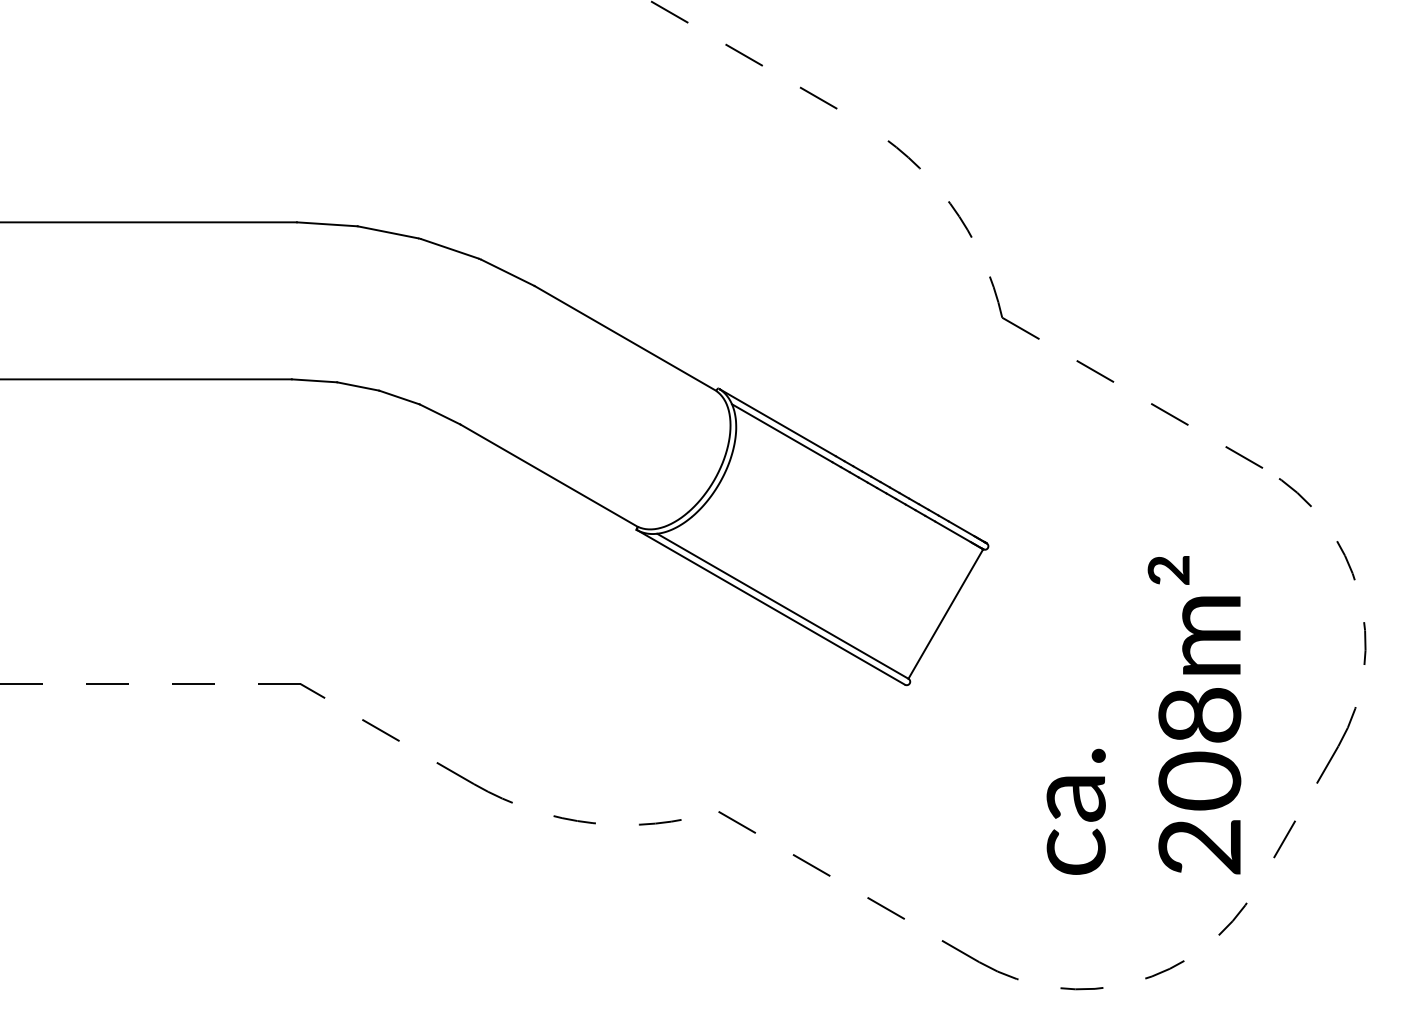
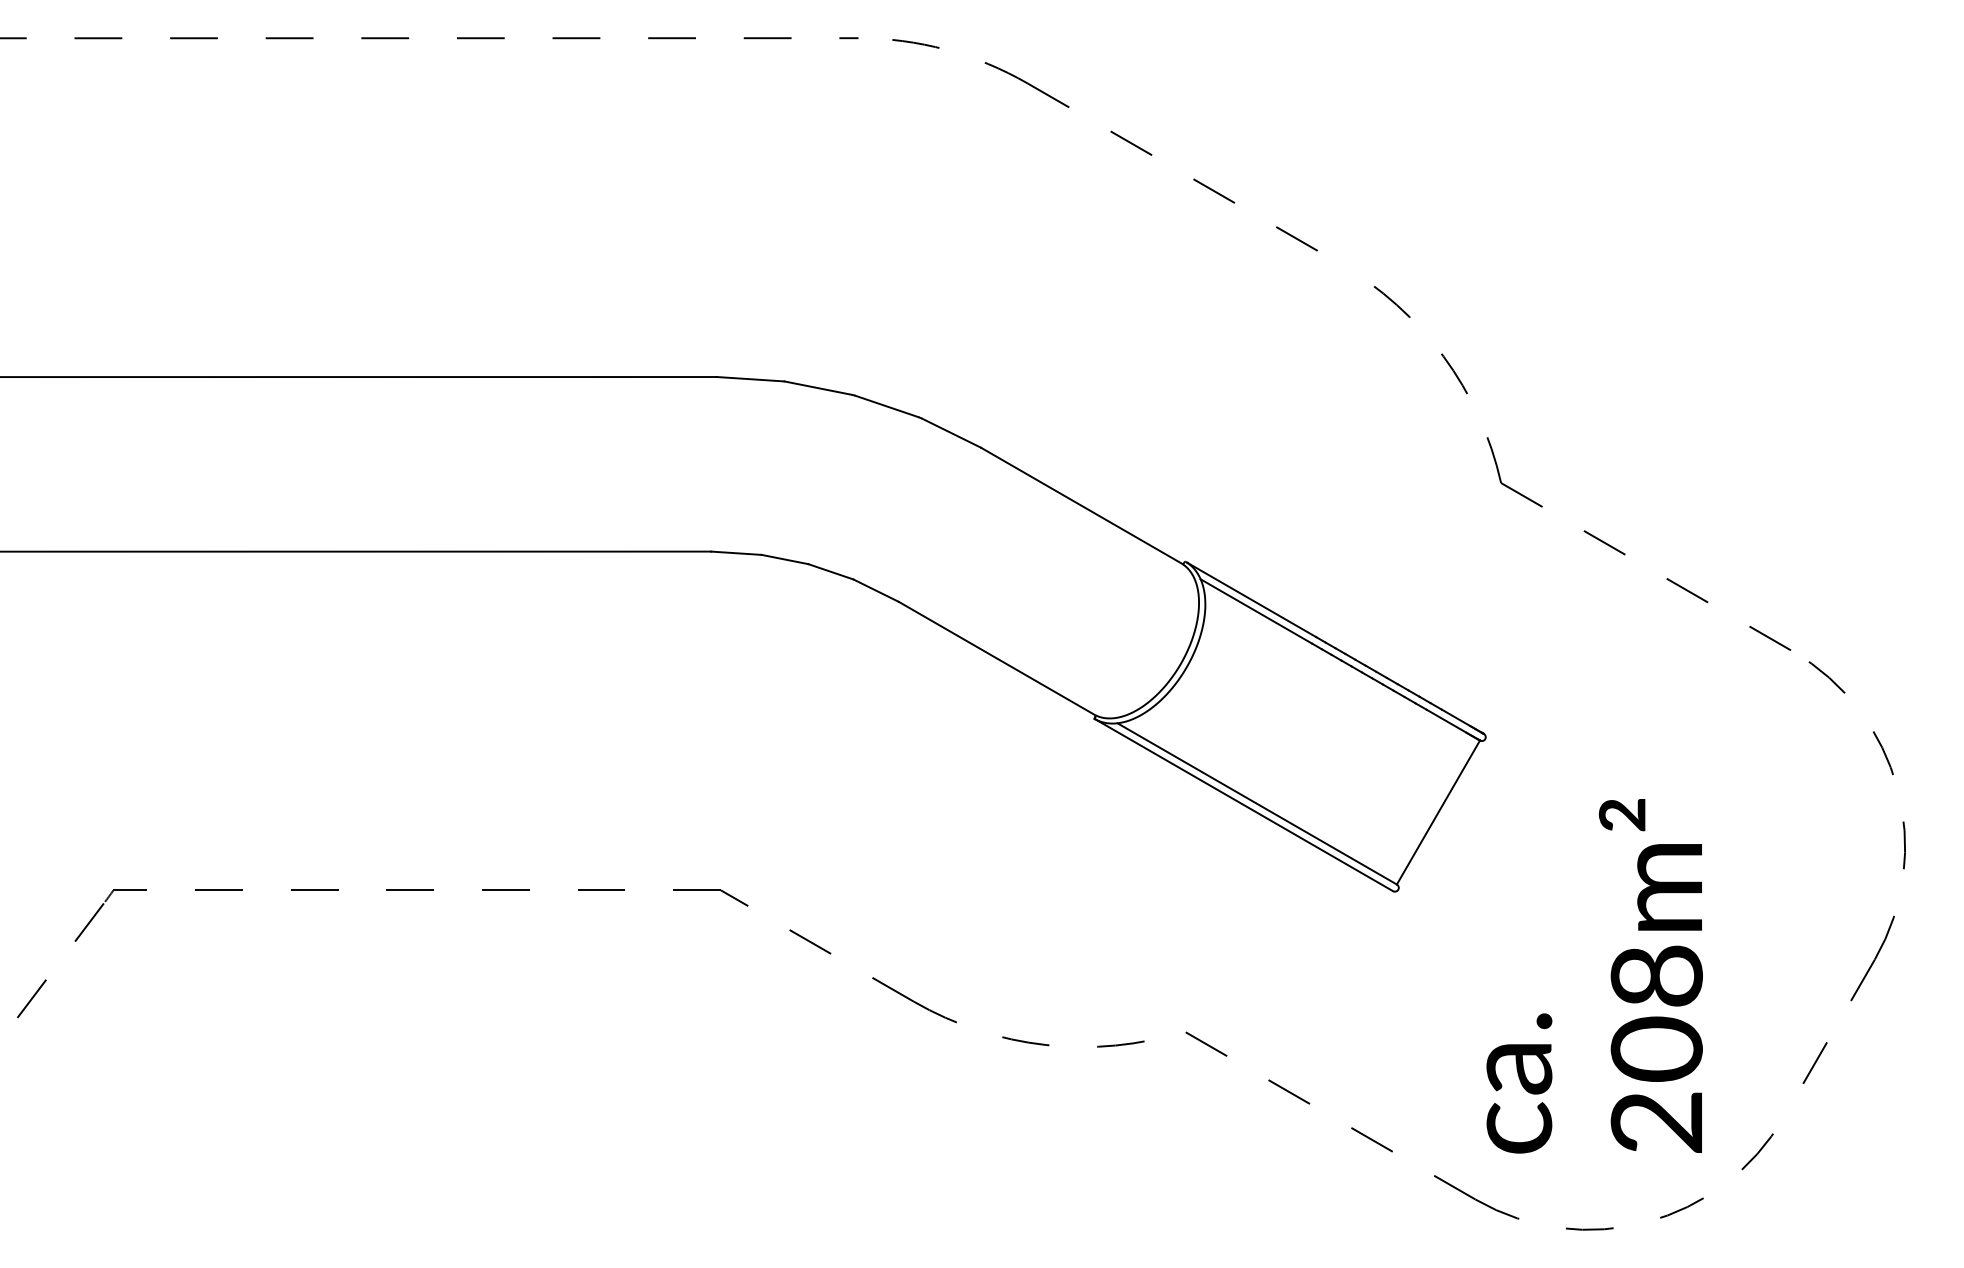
text: (1143, 715) -> (1594, 976), moved

